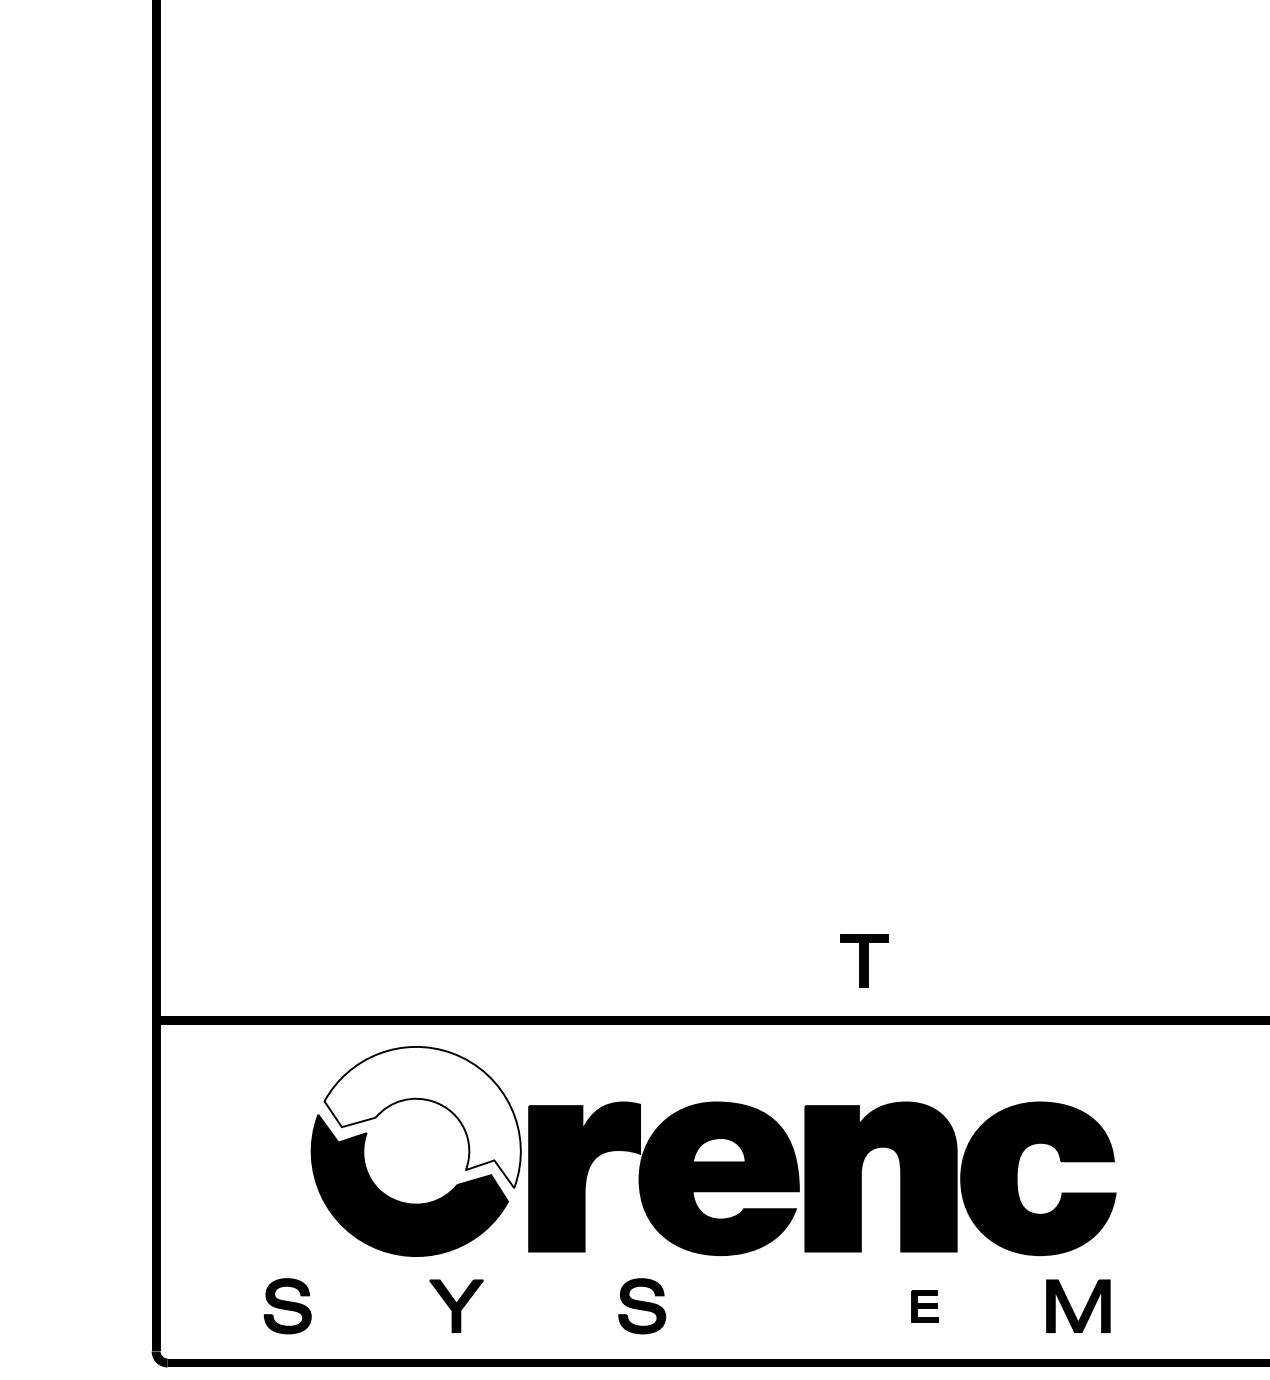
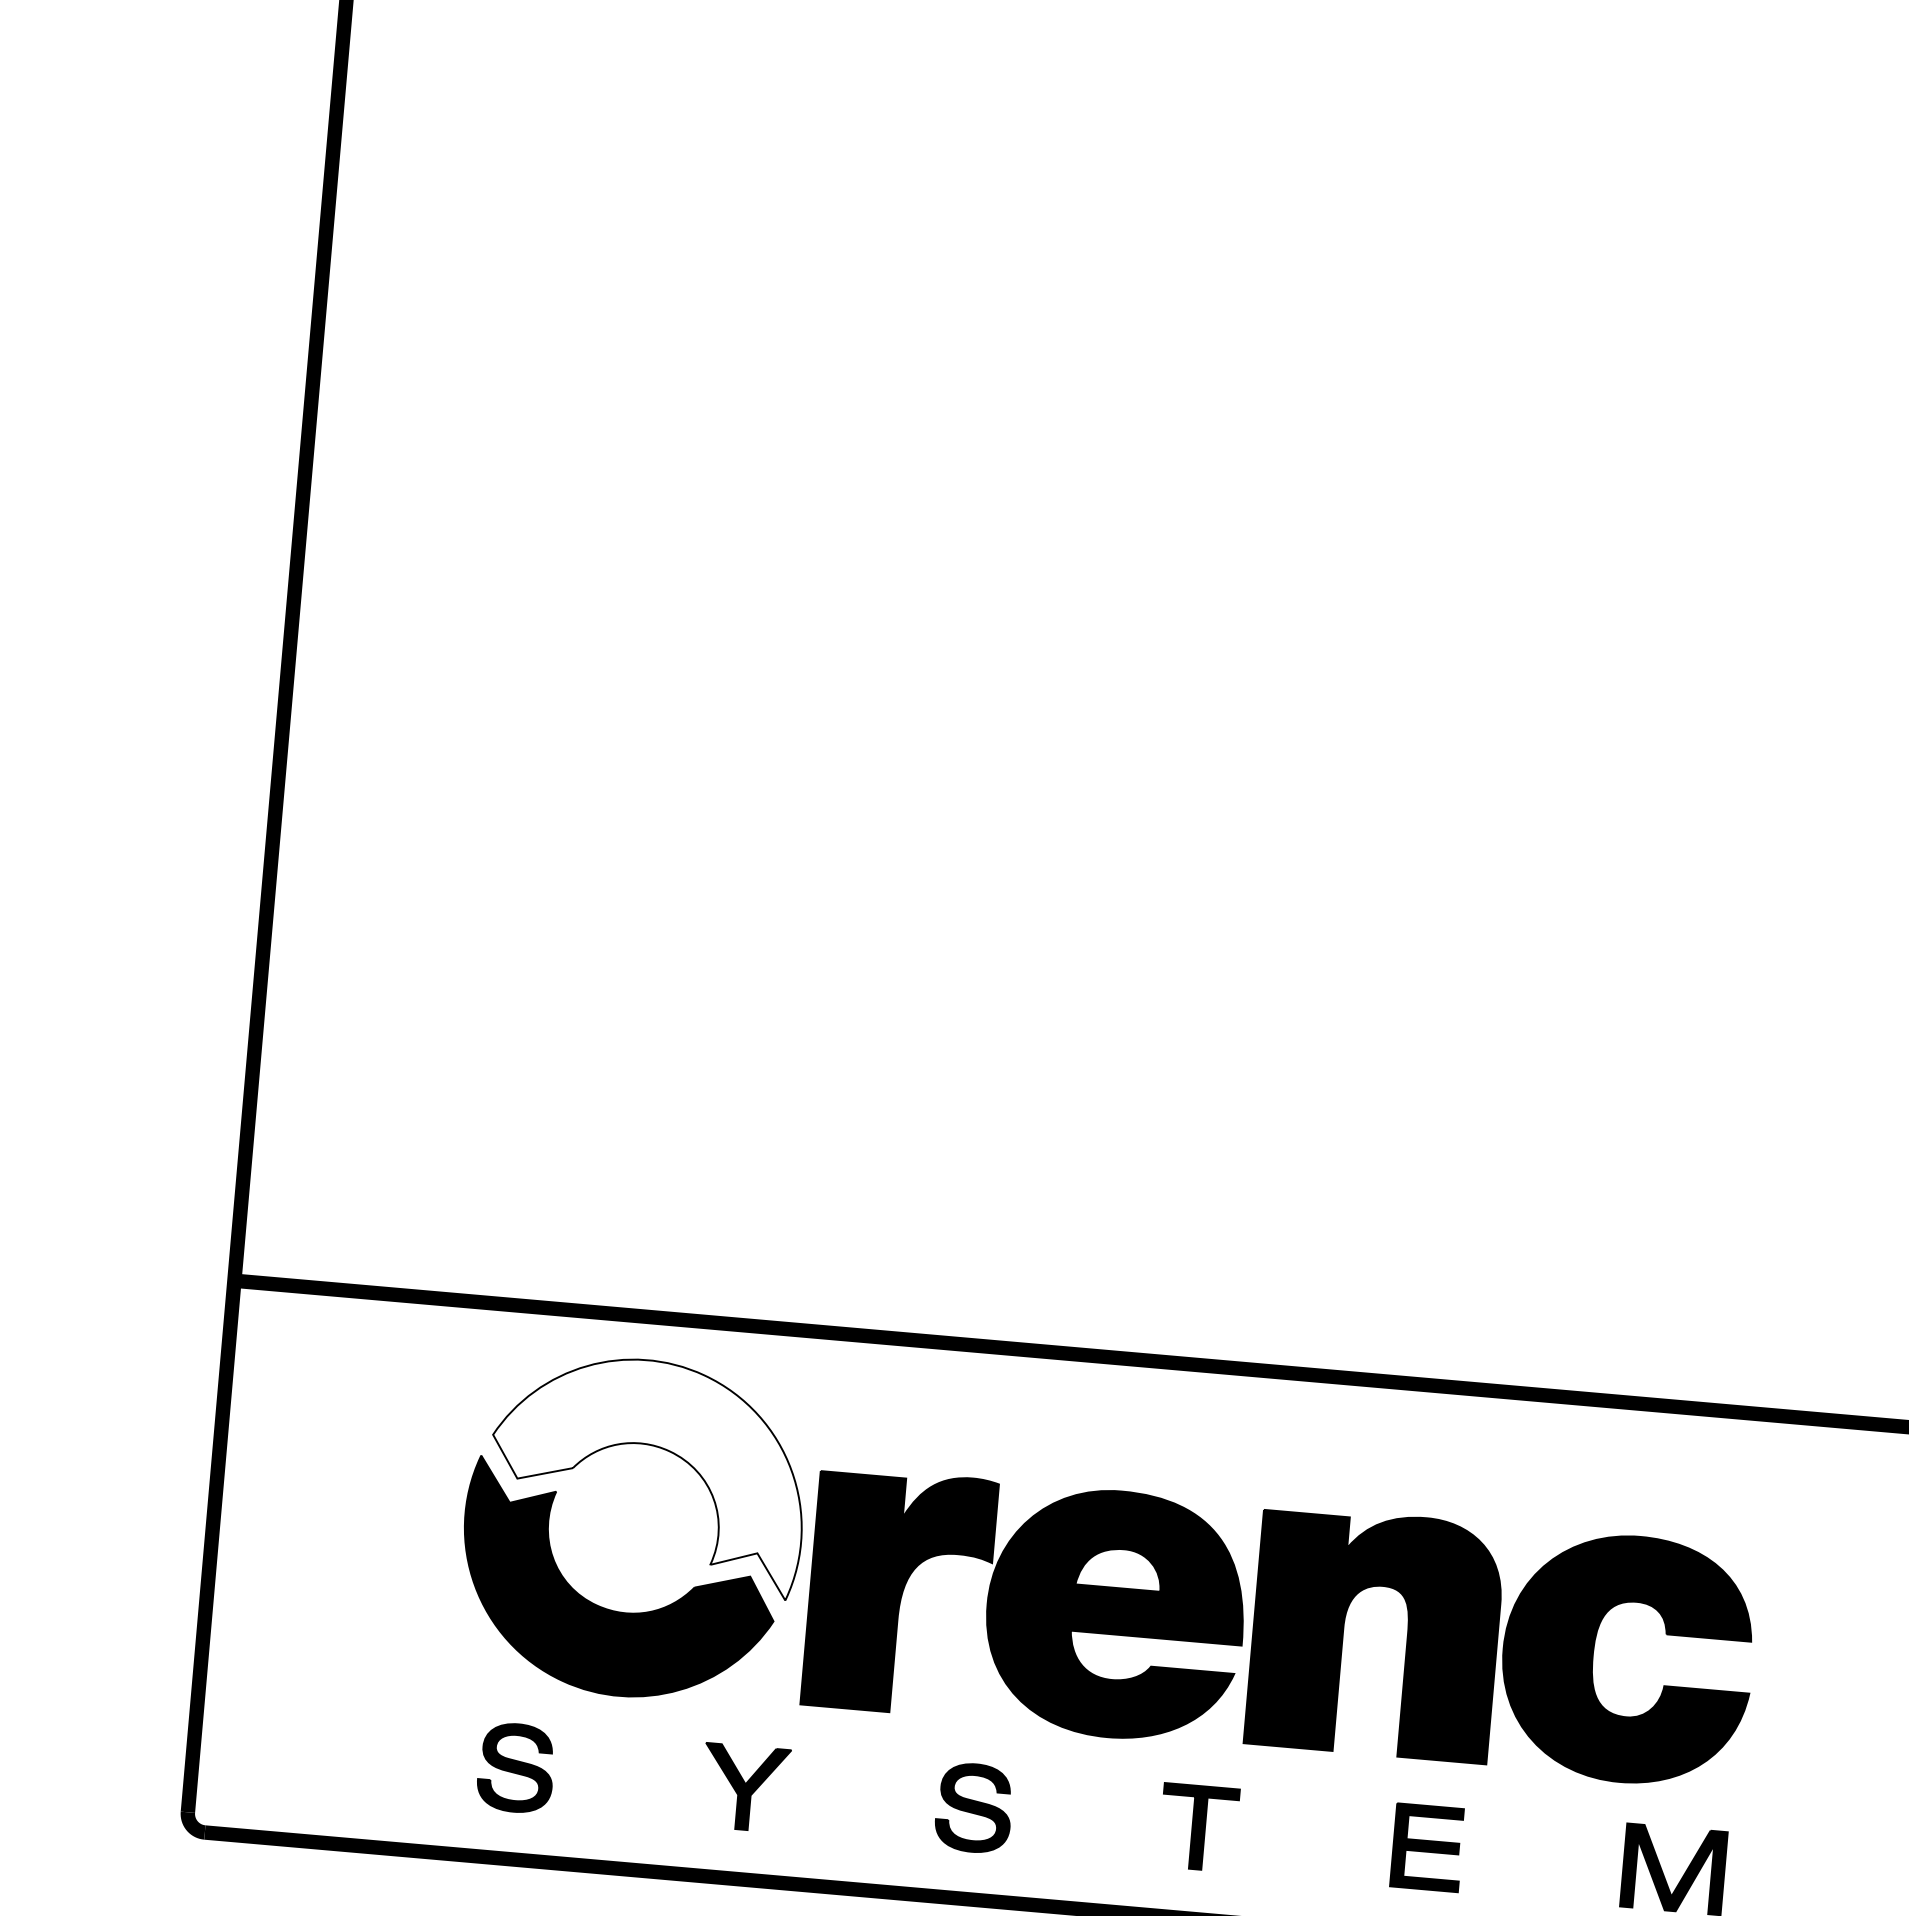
part: (864, 960) -> (1199, 1826), moved
part: (456, 1305) -> (745, 1786), moved
part: (924, 1305) -> (1427, 1846), size x1.67
part: (287, 1306) -> (515, 1768), moved

